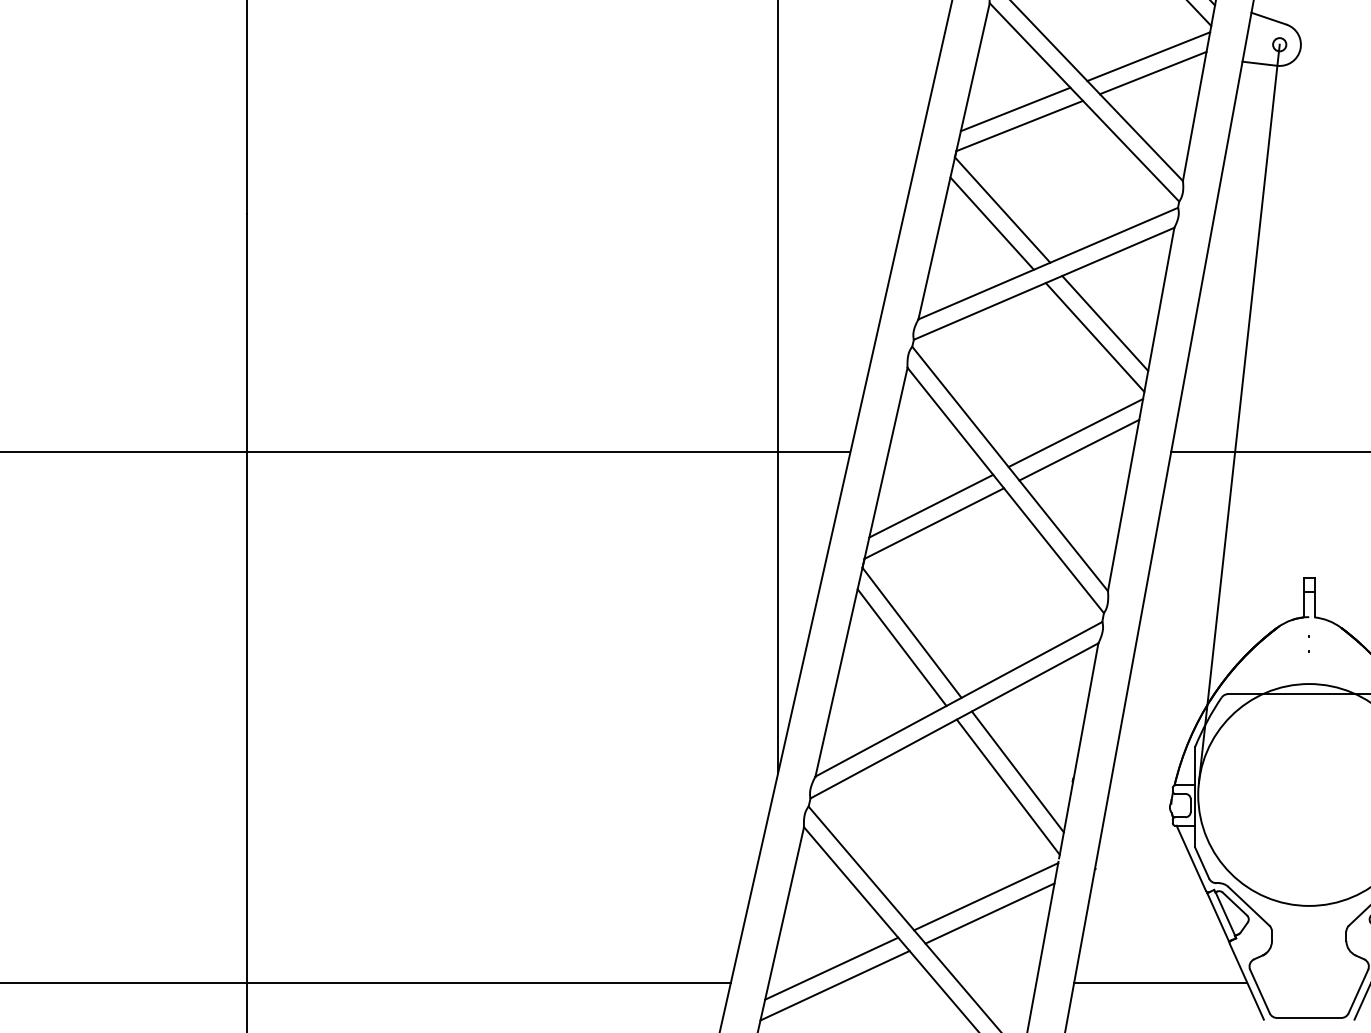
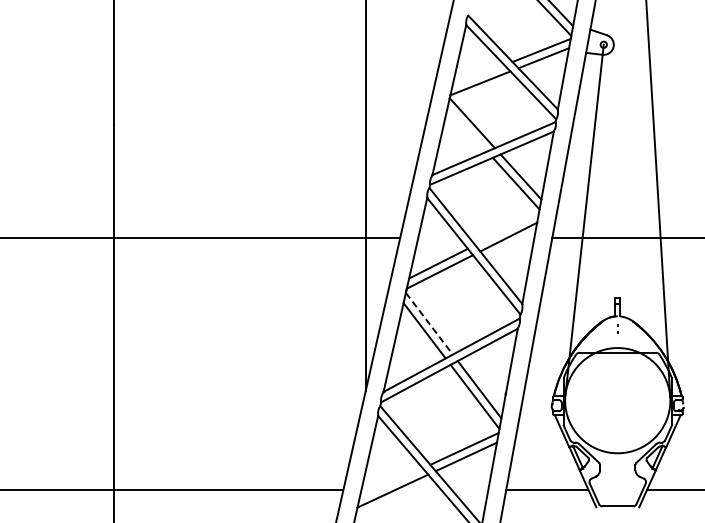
line: (1015, 109) -> (478, 75), removed
line: (992, 223) -> (467, 129), removed
line: (1074, 431) -> (506, 228), removed
line: (912, 632) -> (429, 323), solid -> dashed
line: (830, 967) -> (390, 482), removed

